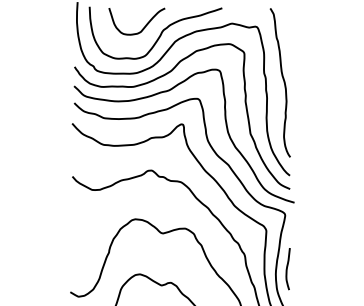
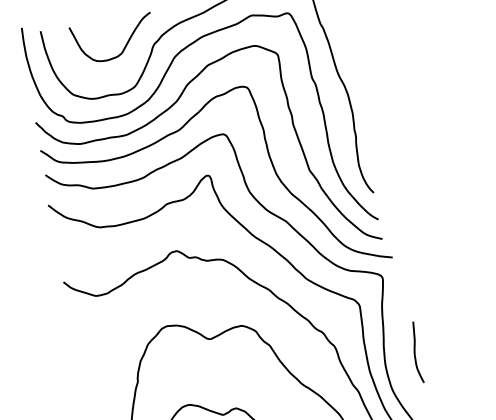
curve: (287, 269) -> (415, 353), moved

